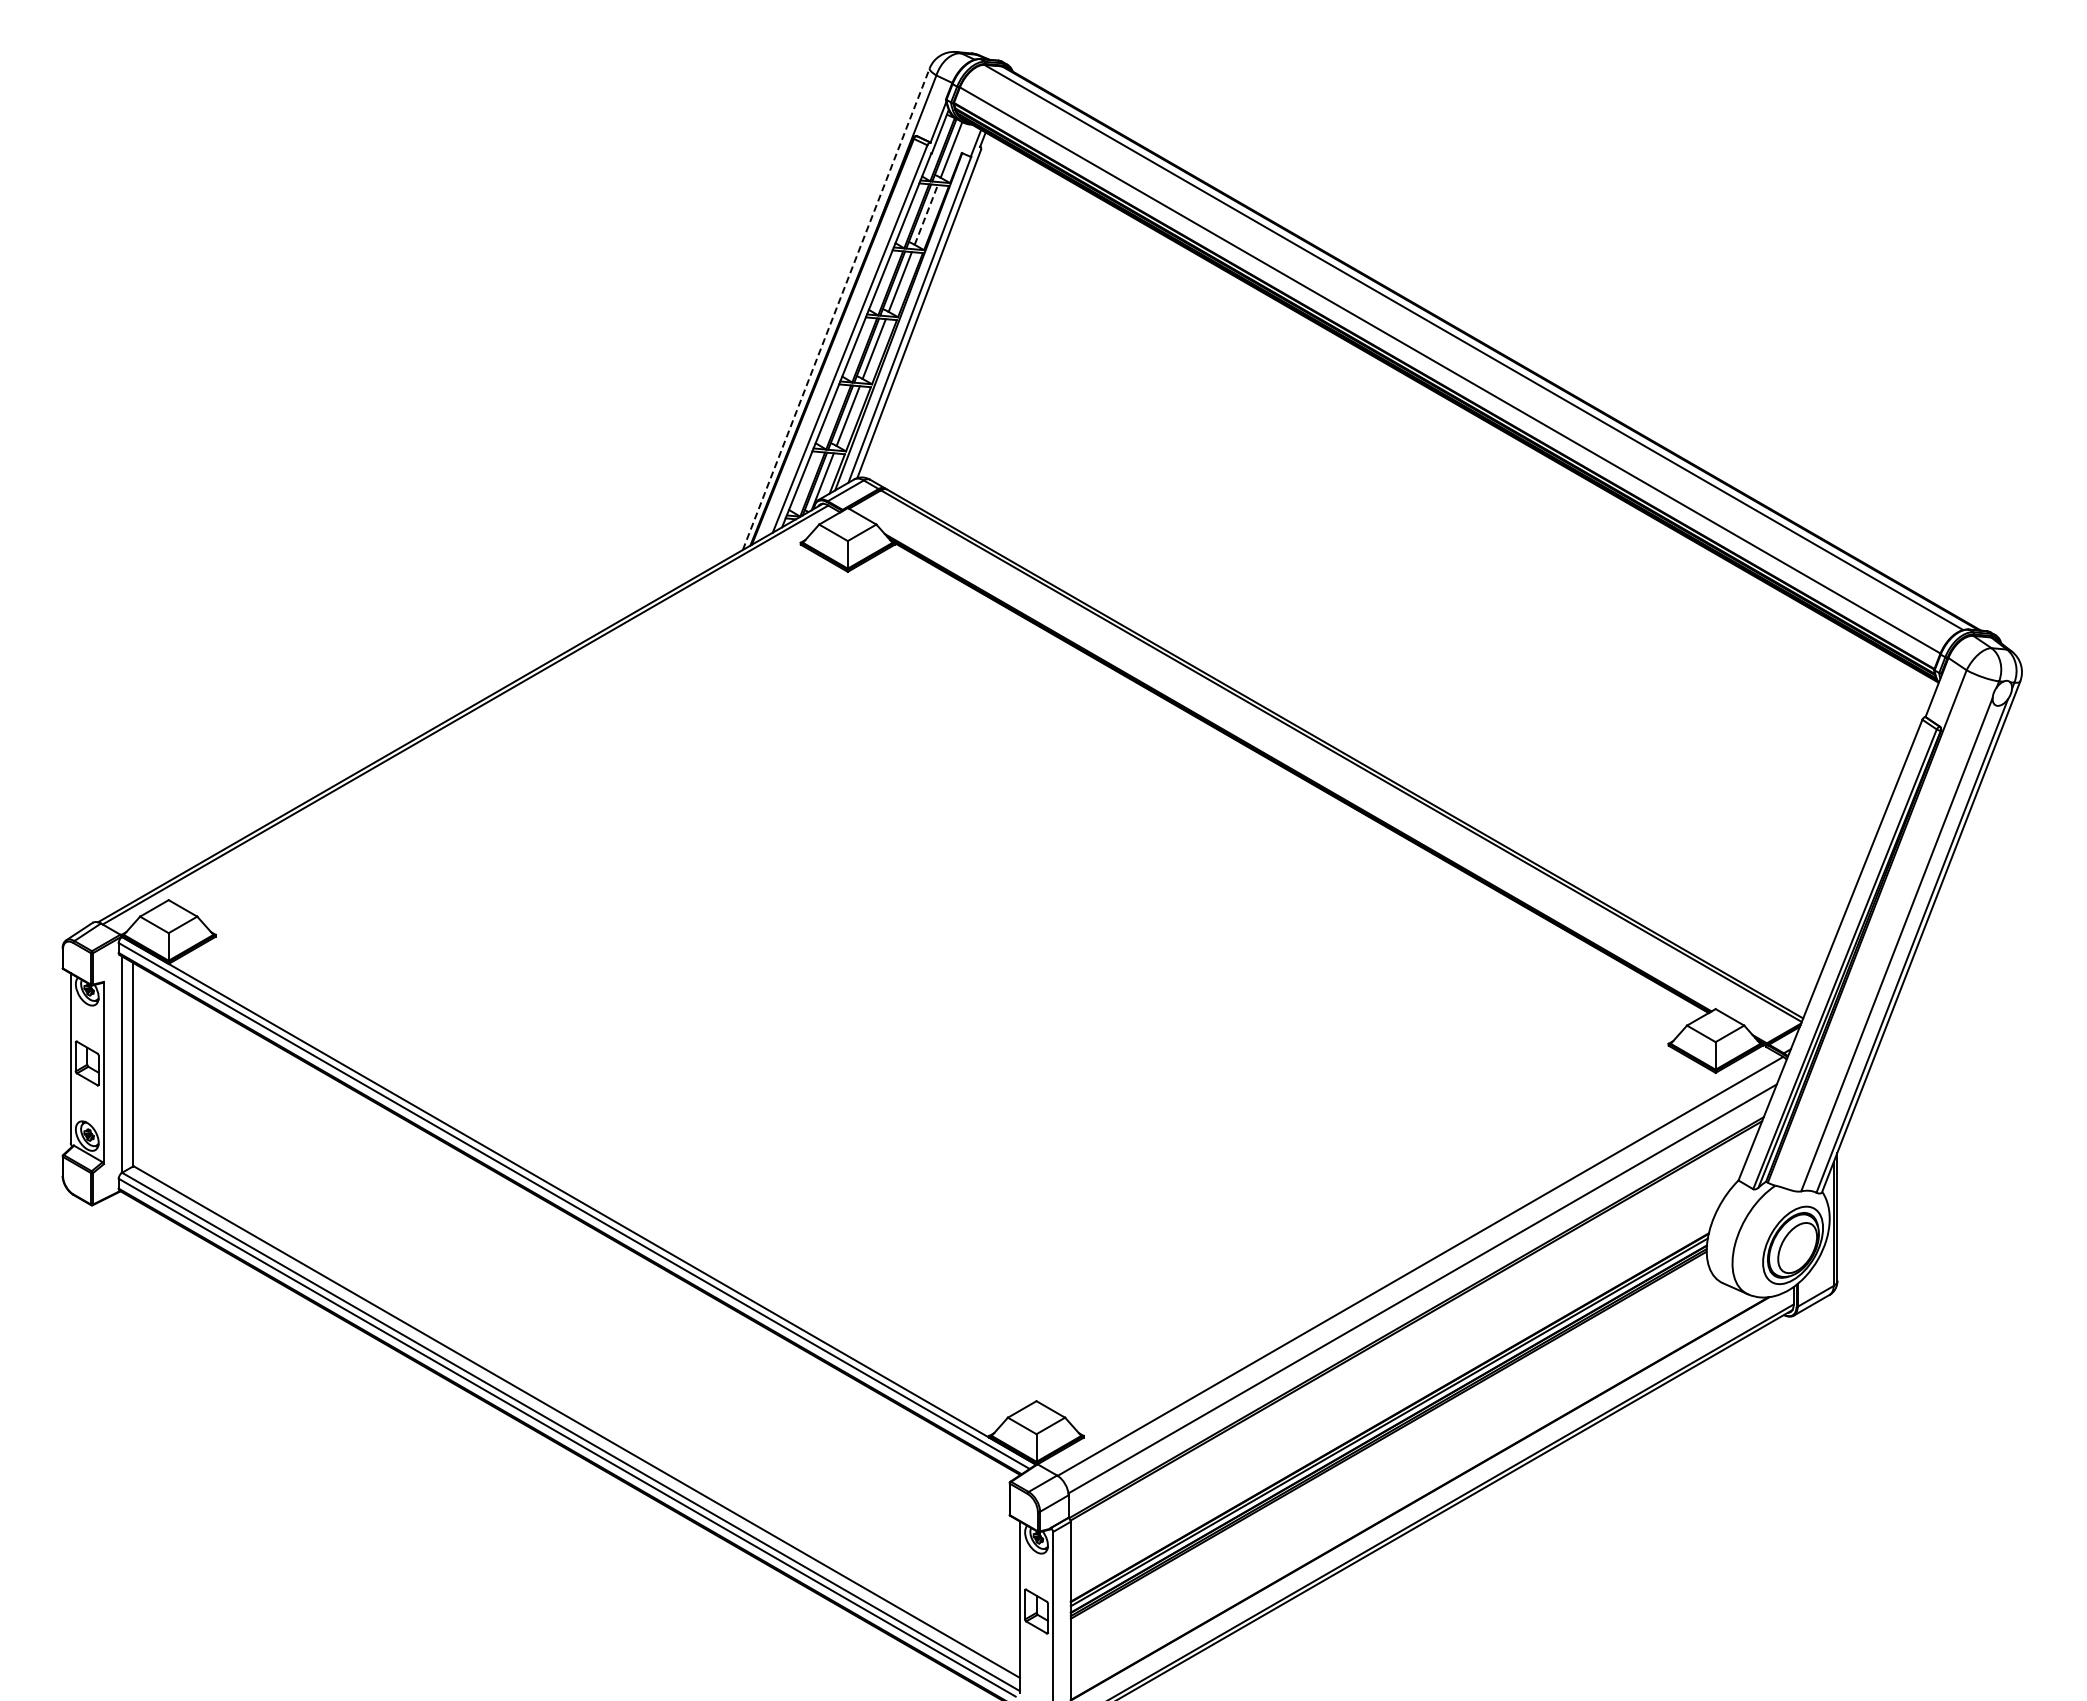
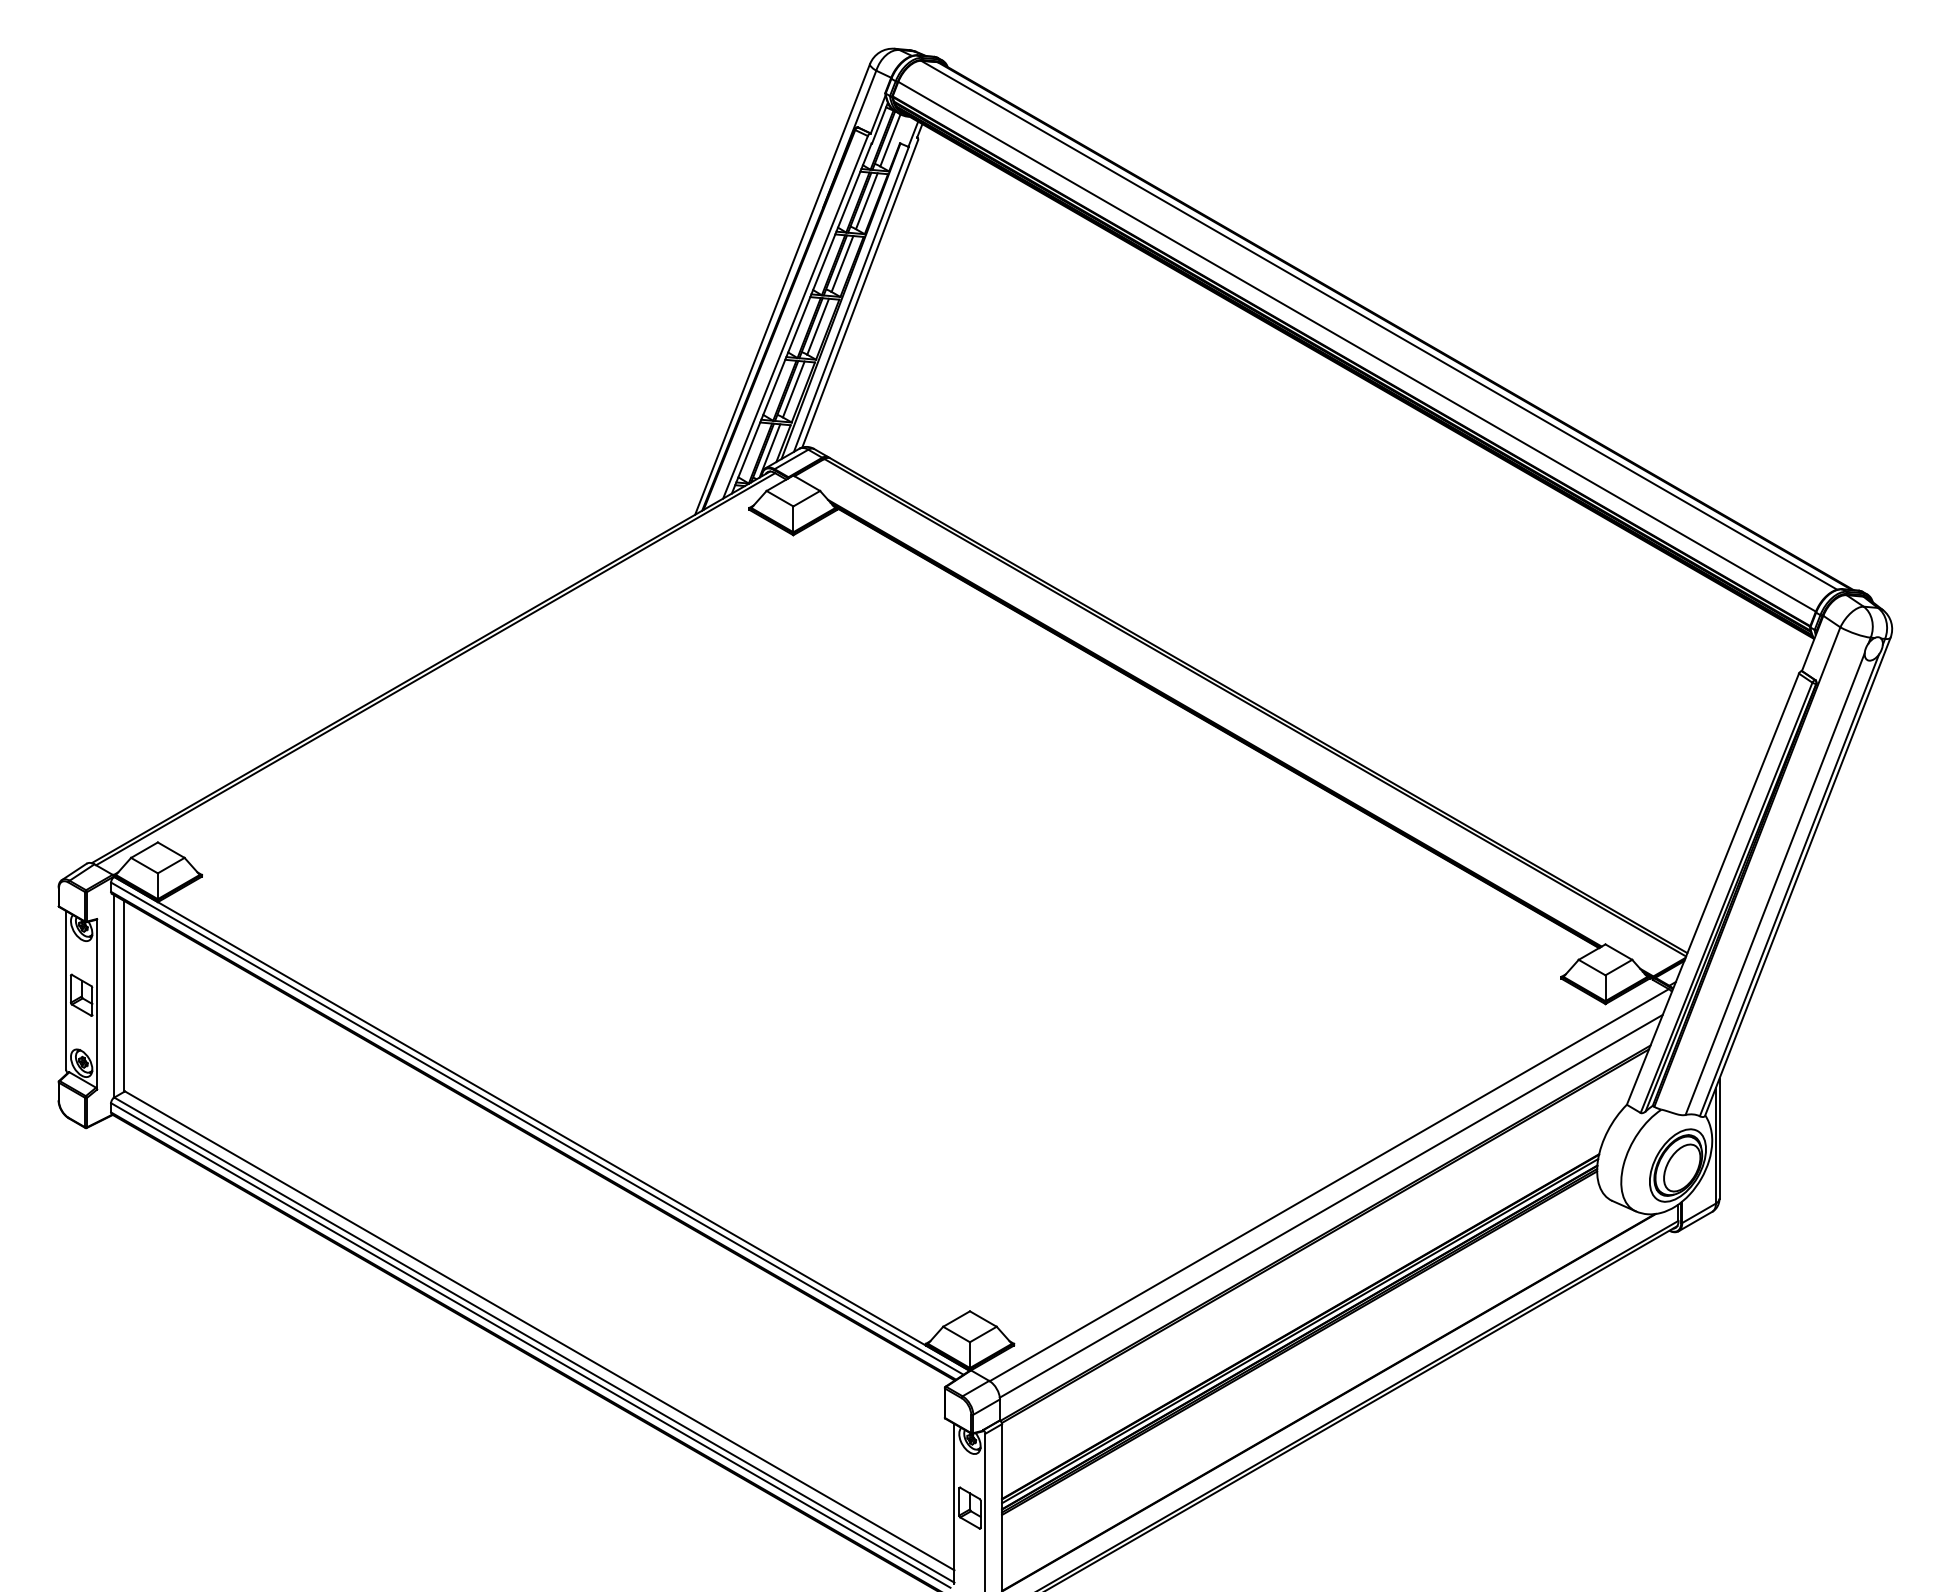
line: (926, 214) -> (867, 200), dashed -> solid
line: (836, 308) -> (782, 288), dashed -> solid

